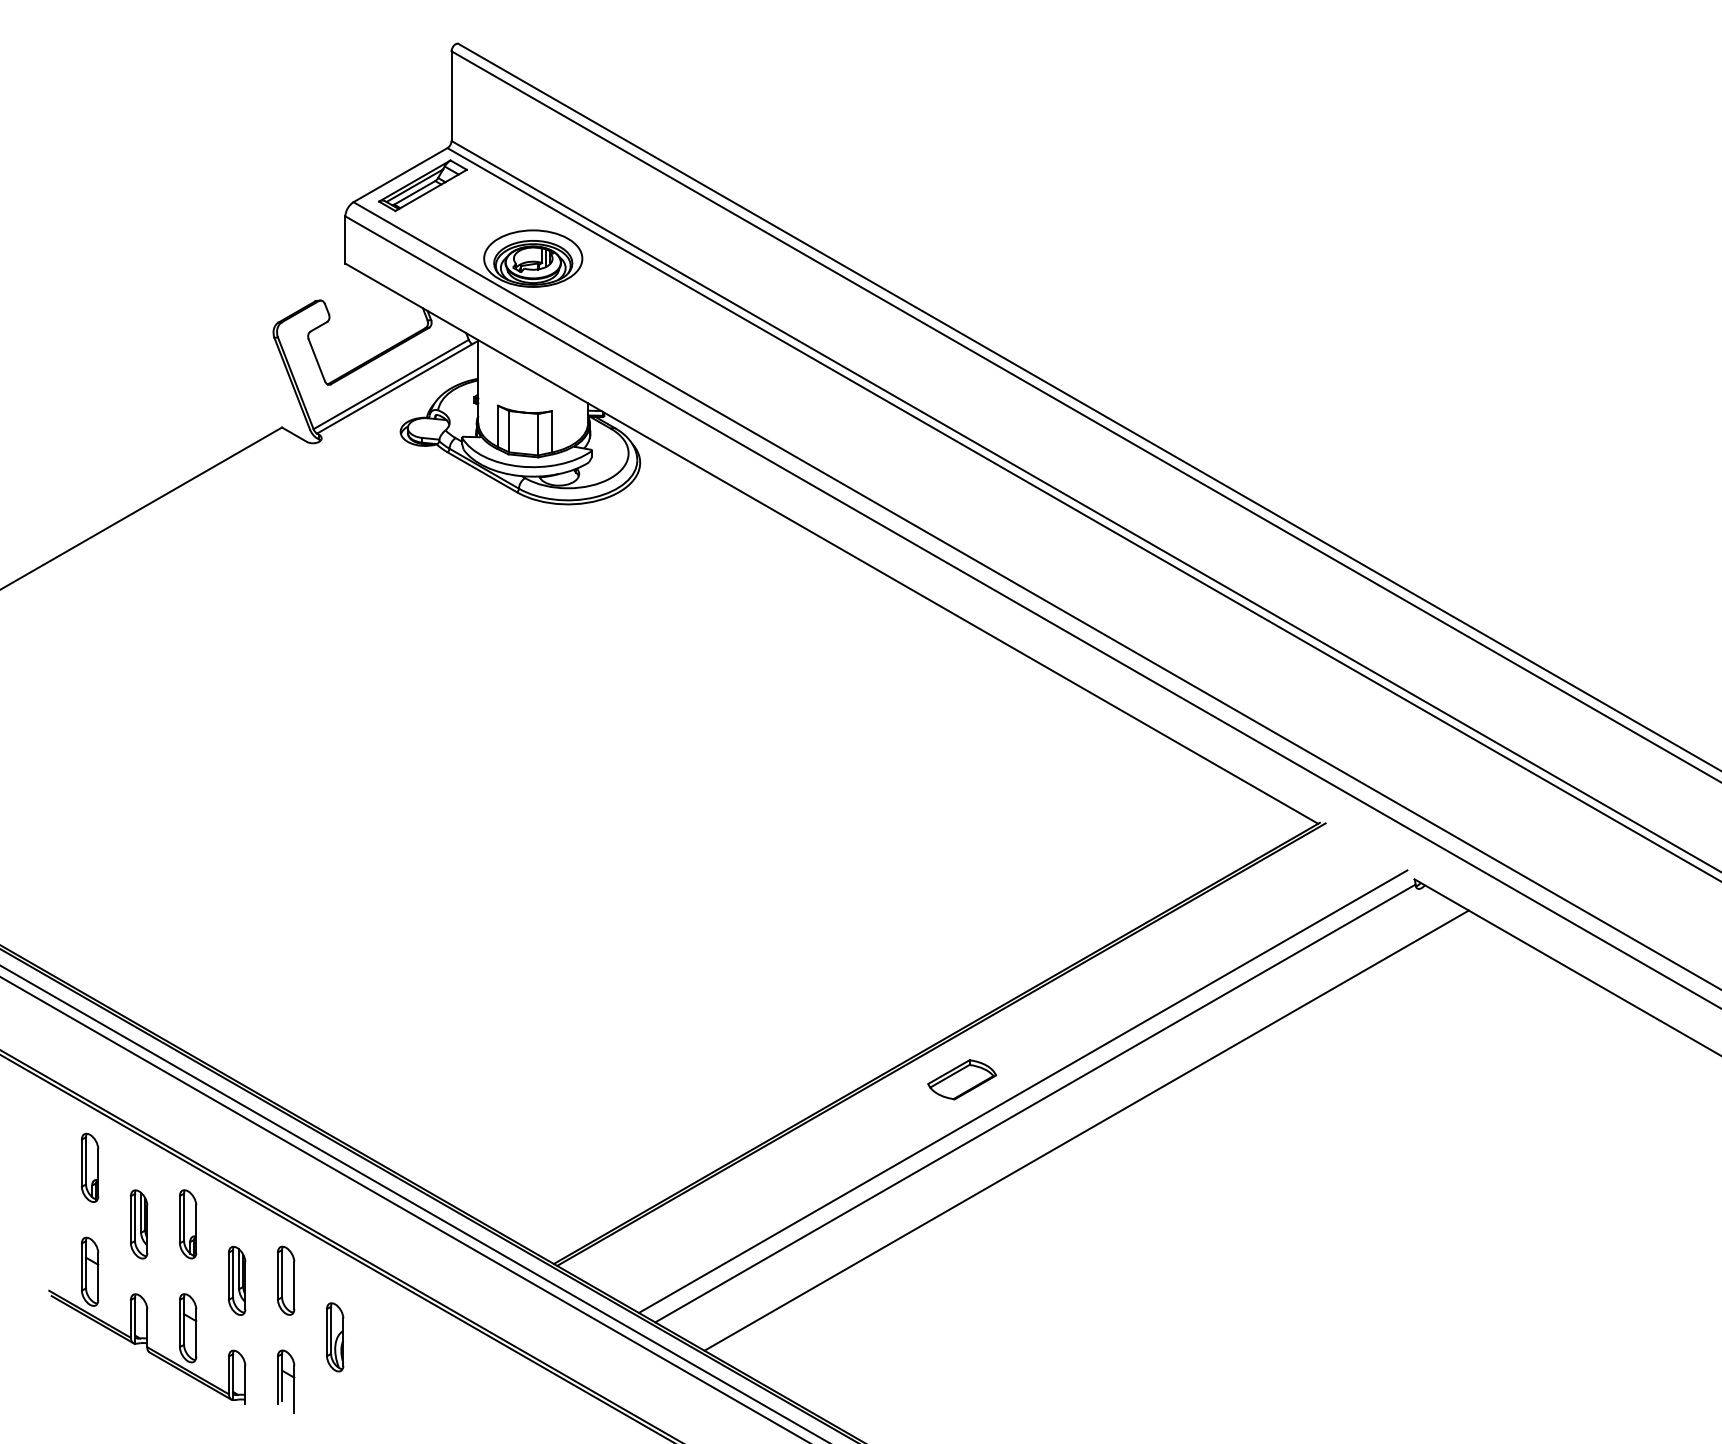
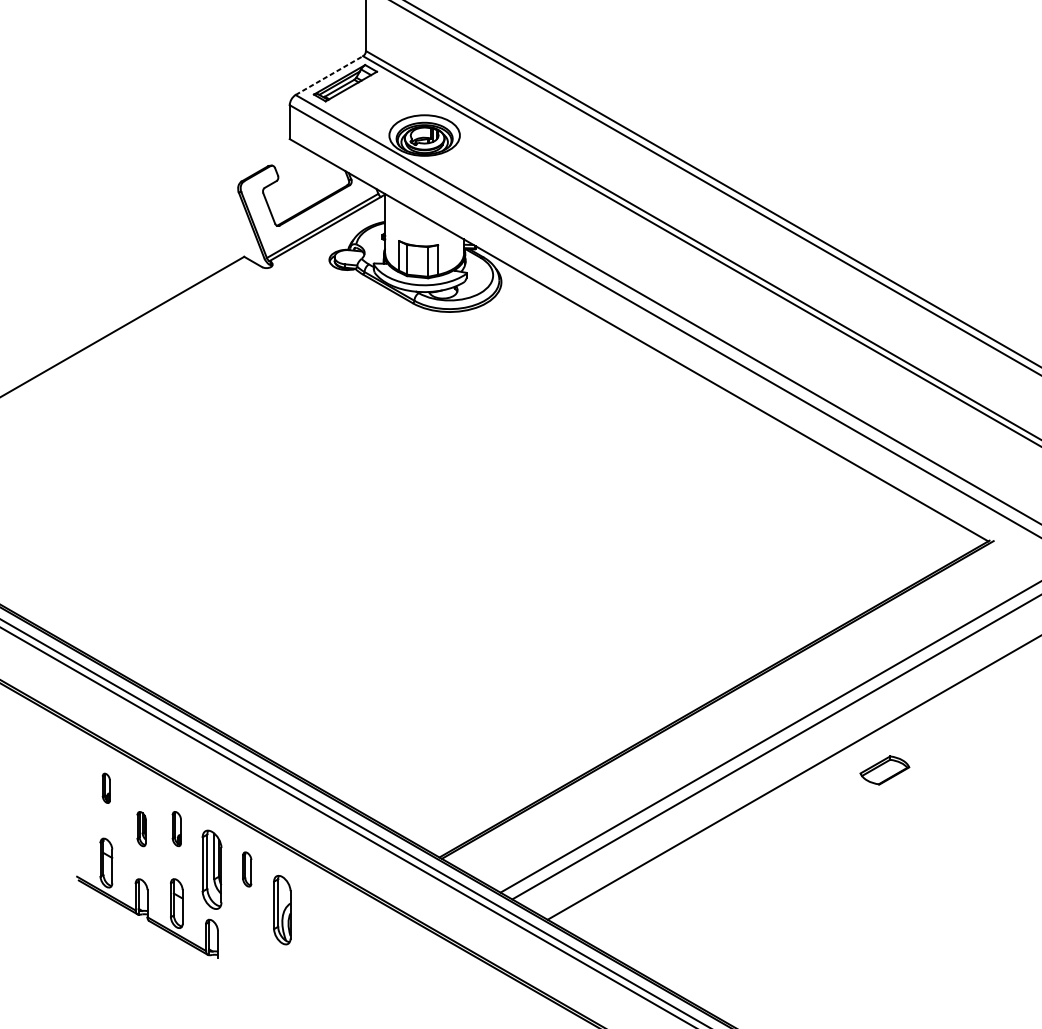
line: (400, 174) -> (329, 75), solid -> dashed
part: (962, 1079) -> (885, 770), moved
part: (89, 1167) -> (106, 788), size x0.6
part: (139, 1224) -> (141, 829), size x0.7
part: (188, 1224) -> (177, 829), size x0.7
part: (236, 1280) -> (211, 869), size x1.6
part: (286, 1280) -> (247, 869), size x0.7
part: (335, 1337) -> (282, 910), size x1.4
part: (286, 1381) -> (247, 941), removed

